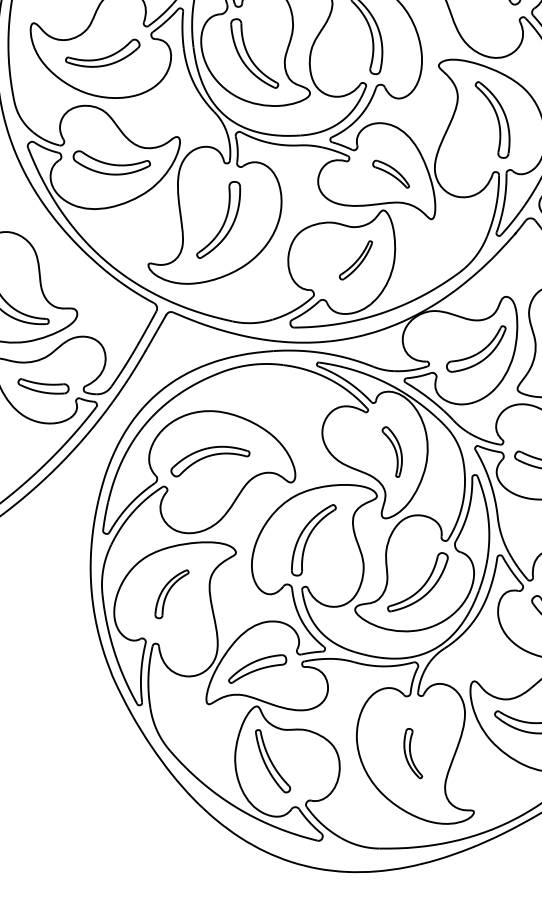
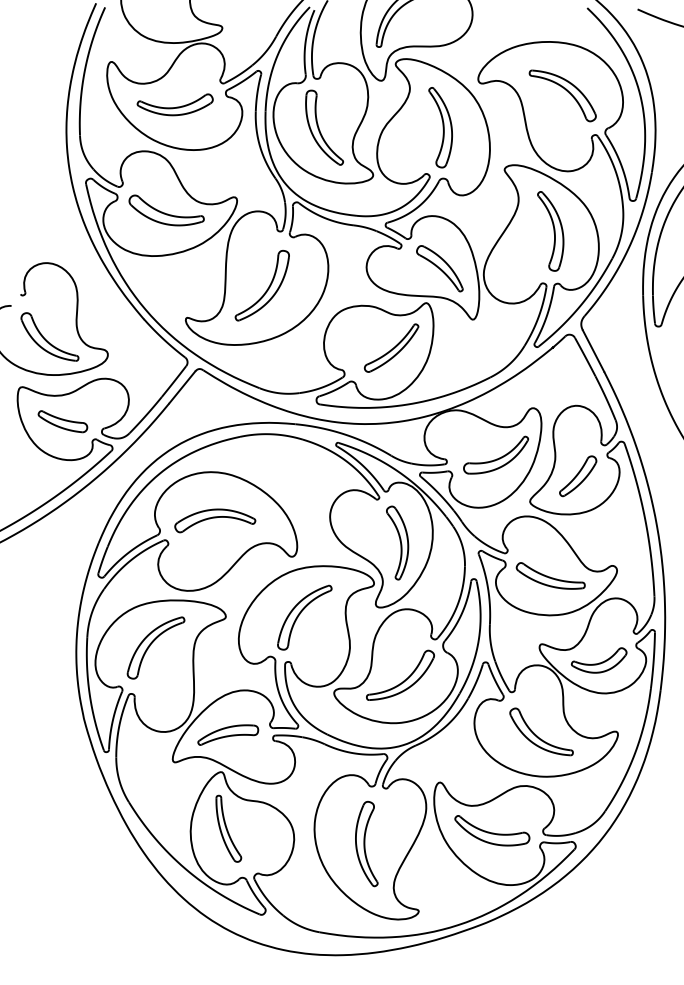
part: (390, 174) -> (439, 268), size x1.43
part: (355, 259) -> (391, 347), size x1.43
part: (393, 451) -> (397, 542), size x1.43
part: (171, 594) -> (155, 647), size x1.43
part: (411, 754) -> (366, 844), size x1.67

